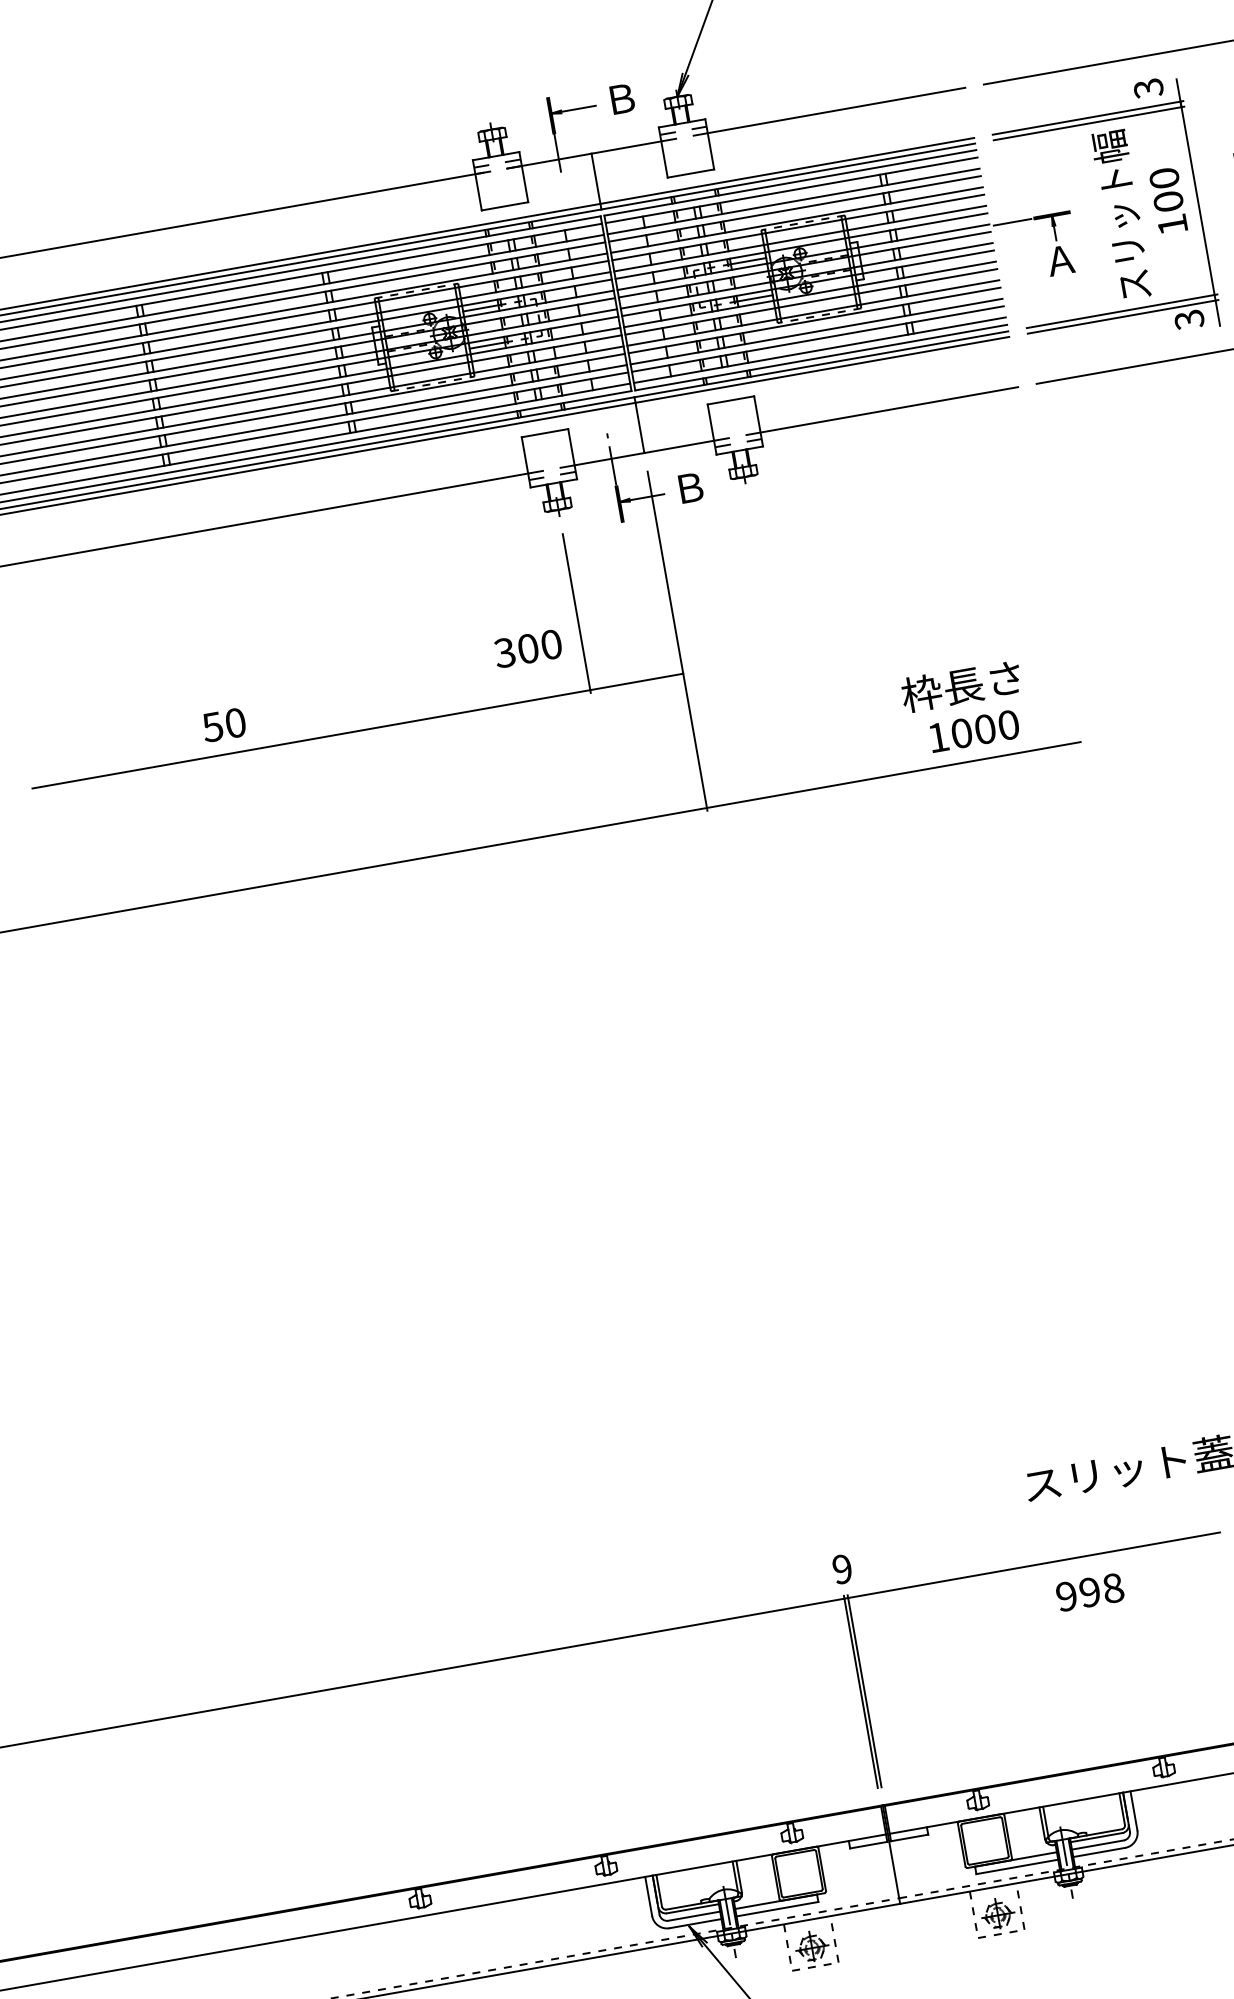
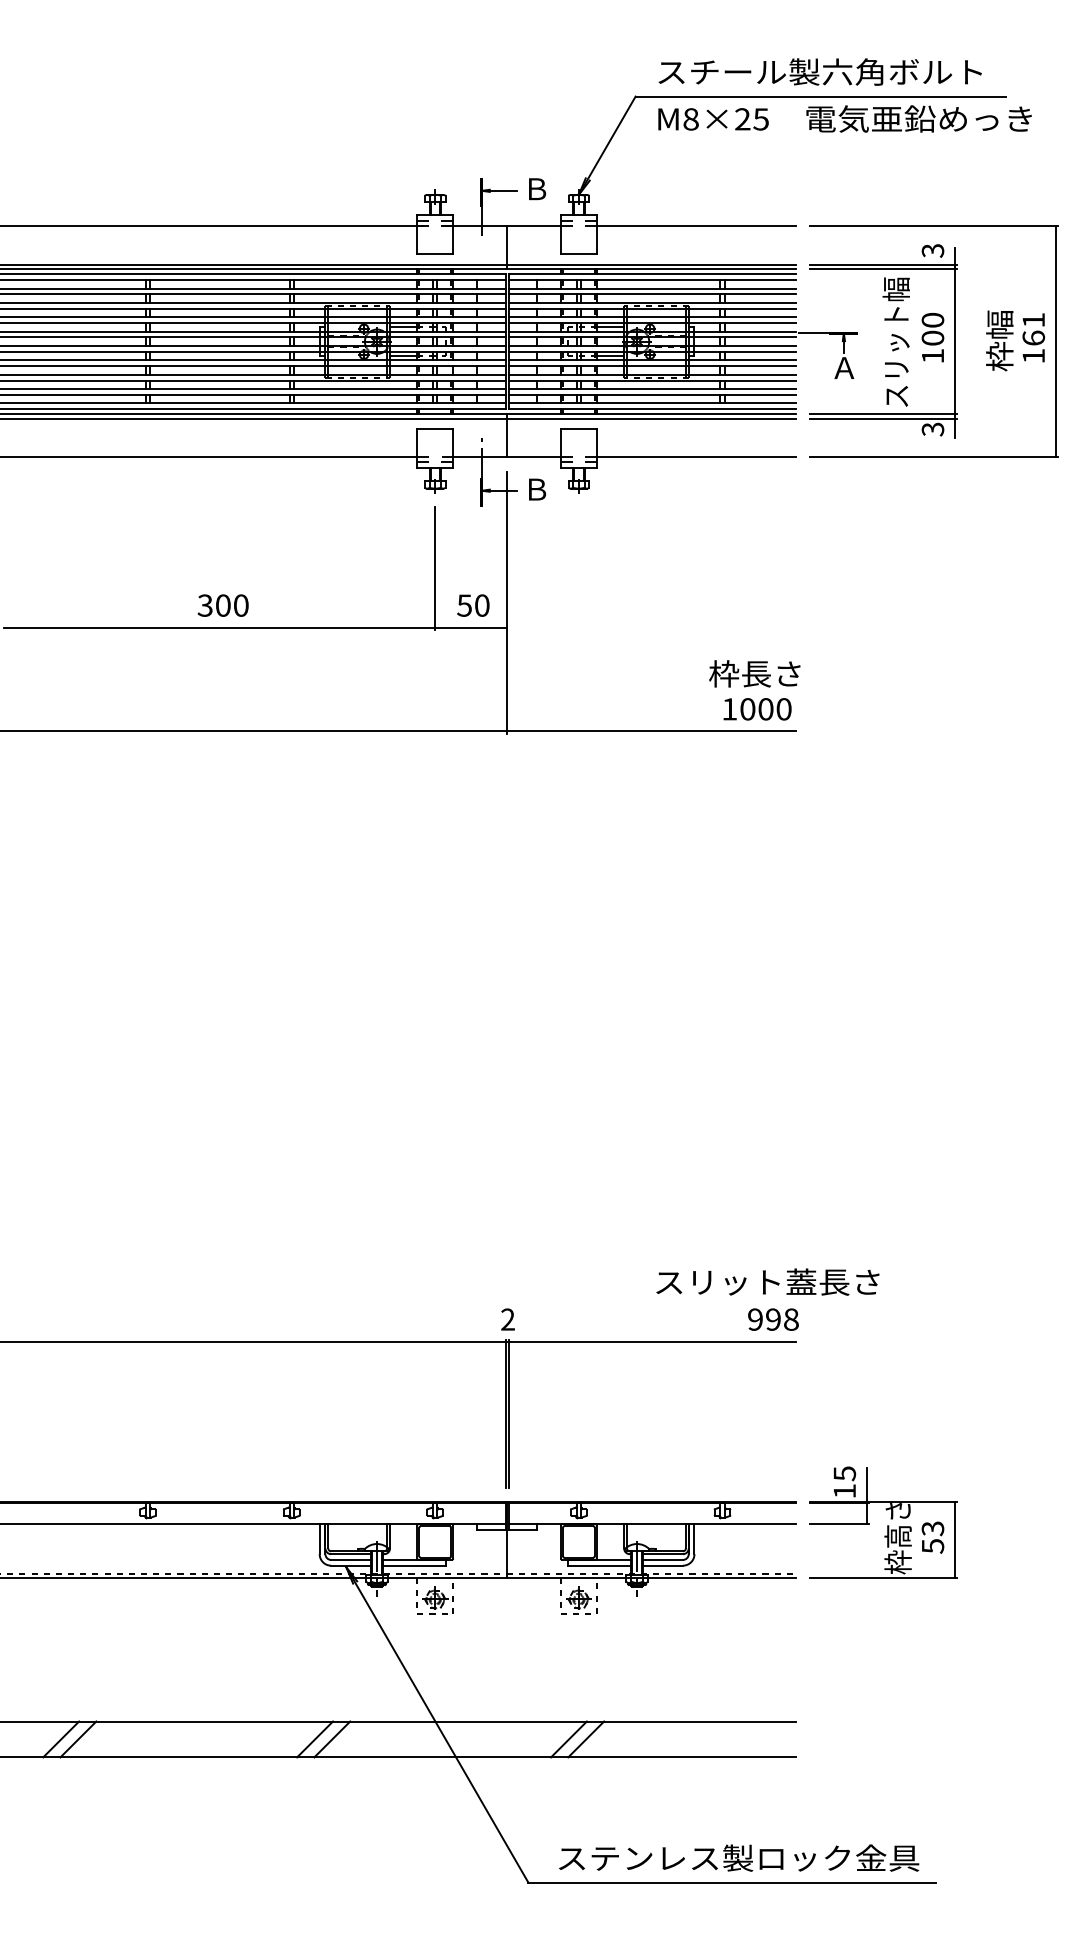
text: (527, 648) -> (222, 605), moved
text: (960, 685) -> (754, 673), moved
text: (224, 724) -> (473, 605), moved
text: (974, 731) -> (757, 709), moved
text: (841, 1569) -> (507, 1319), 9 -> 2
text: (1090, 1592) -> (773, 1319), moved

